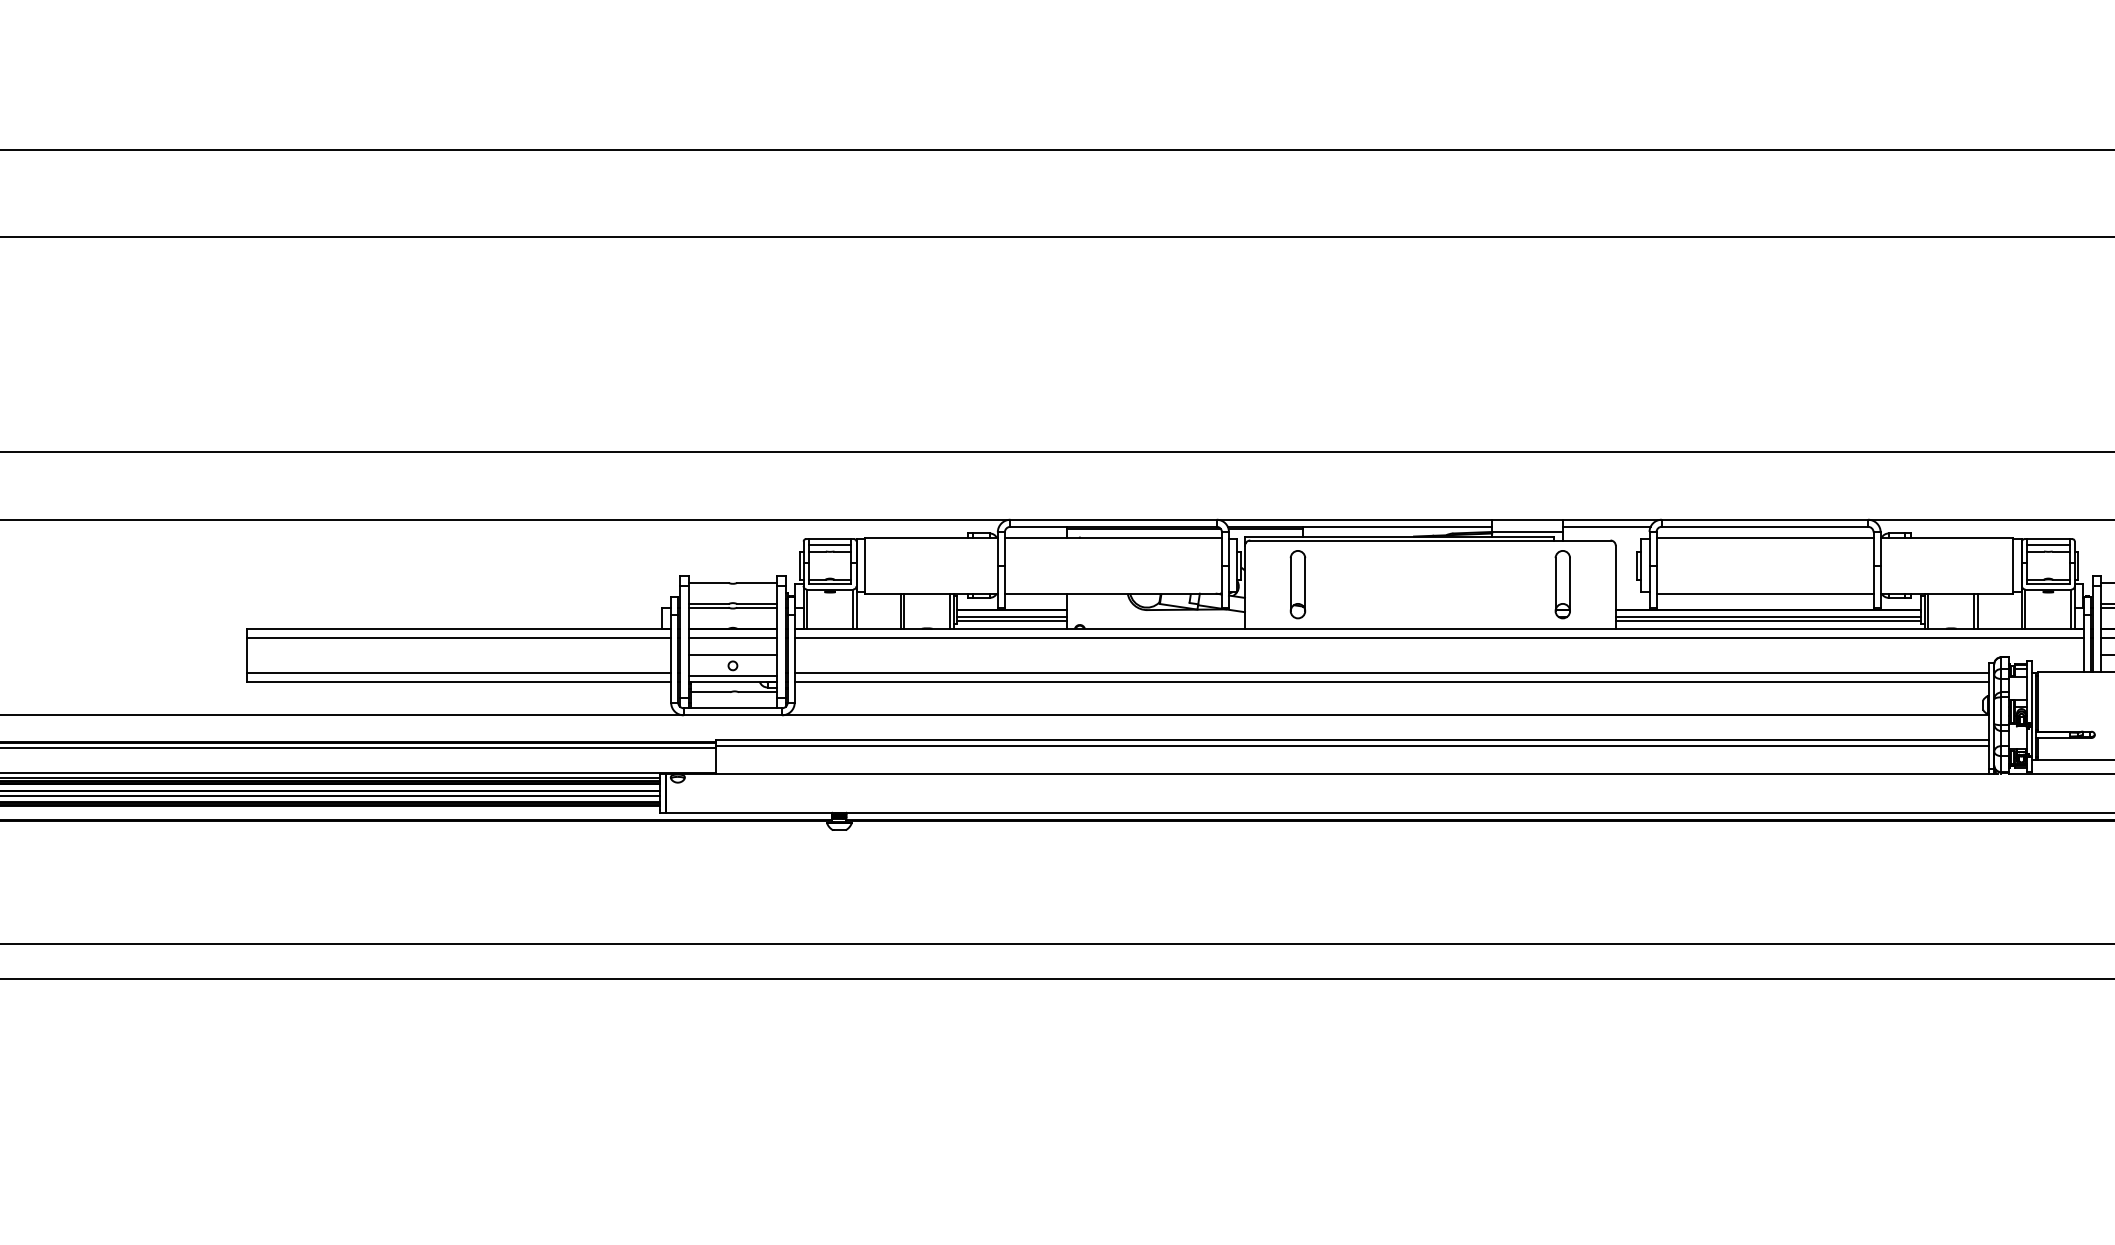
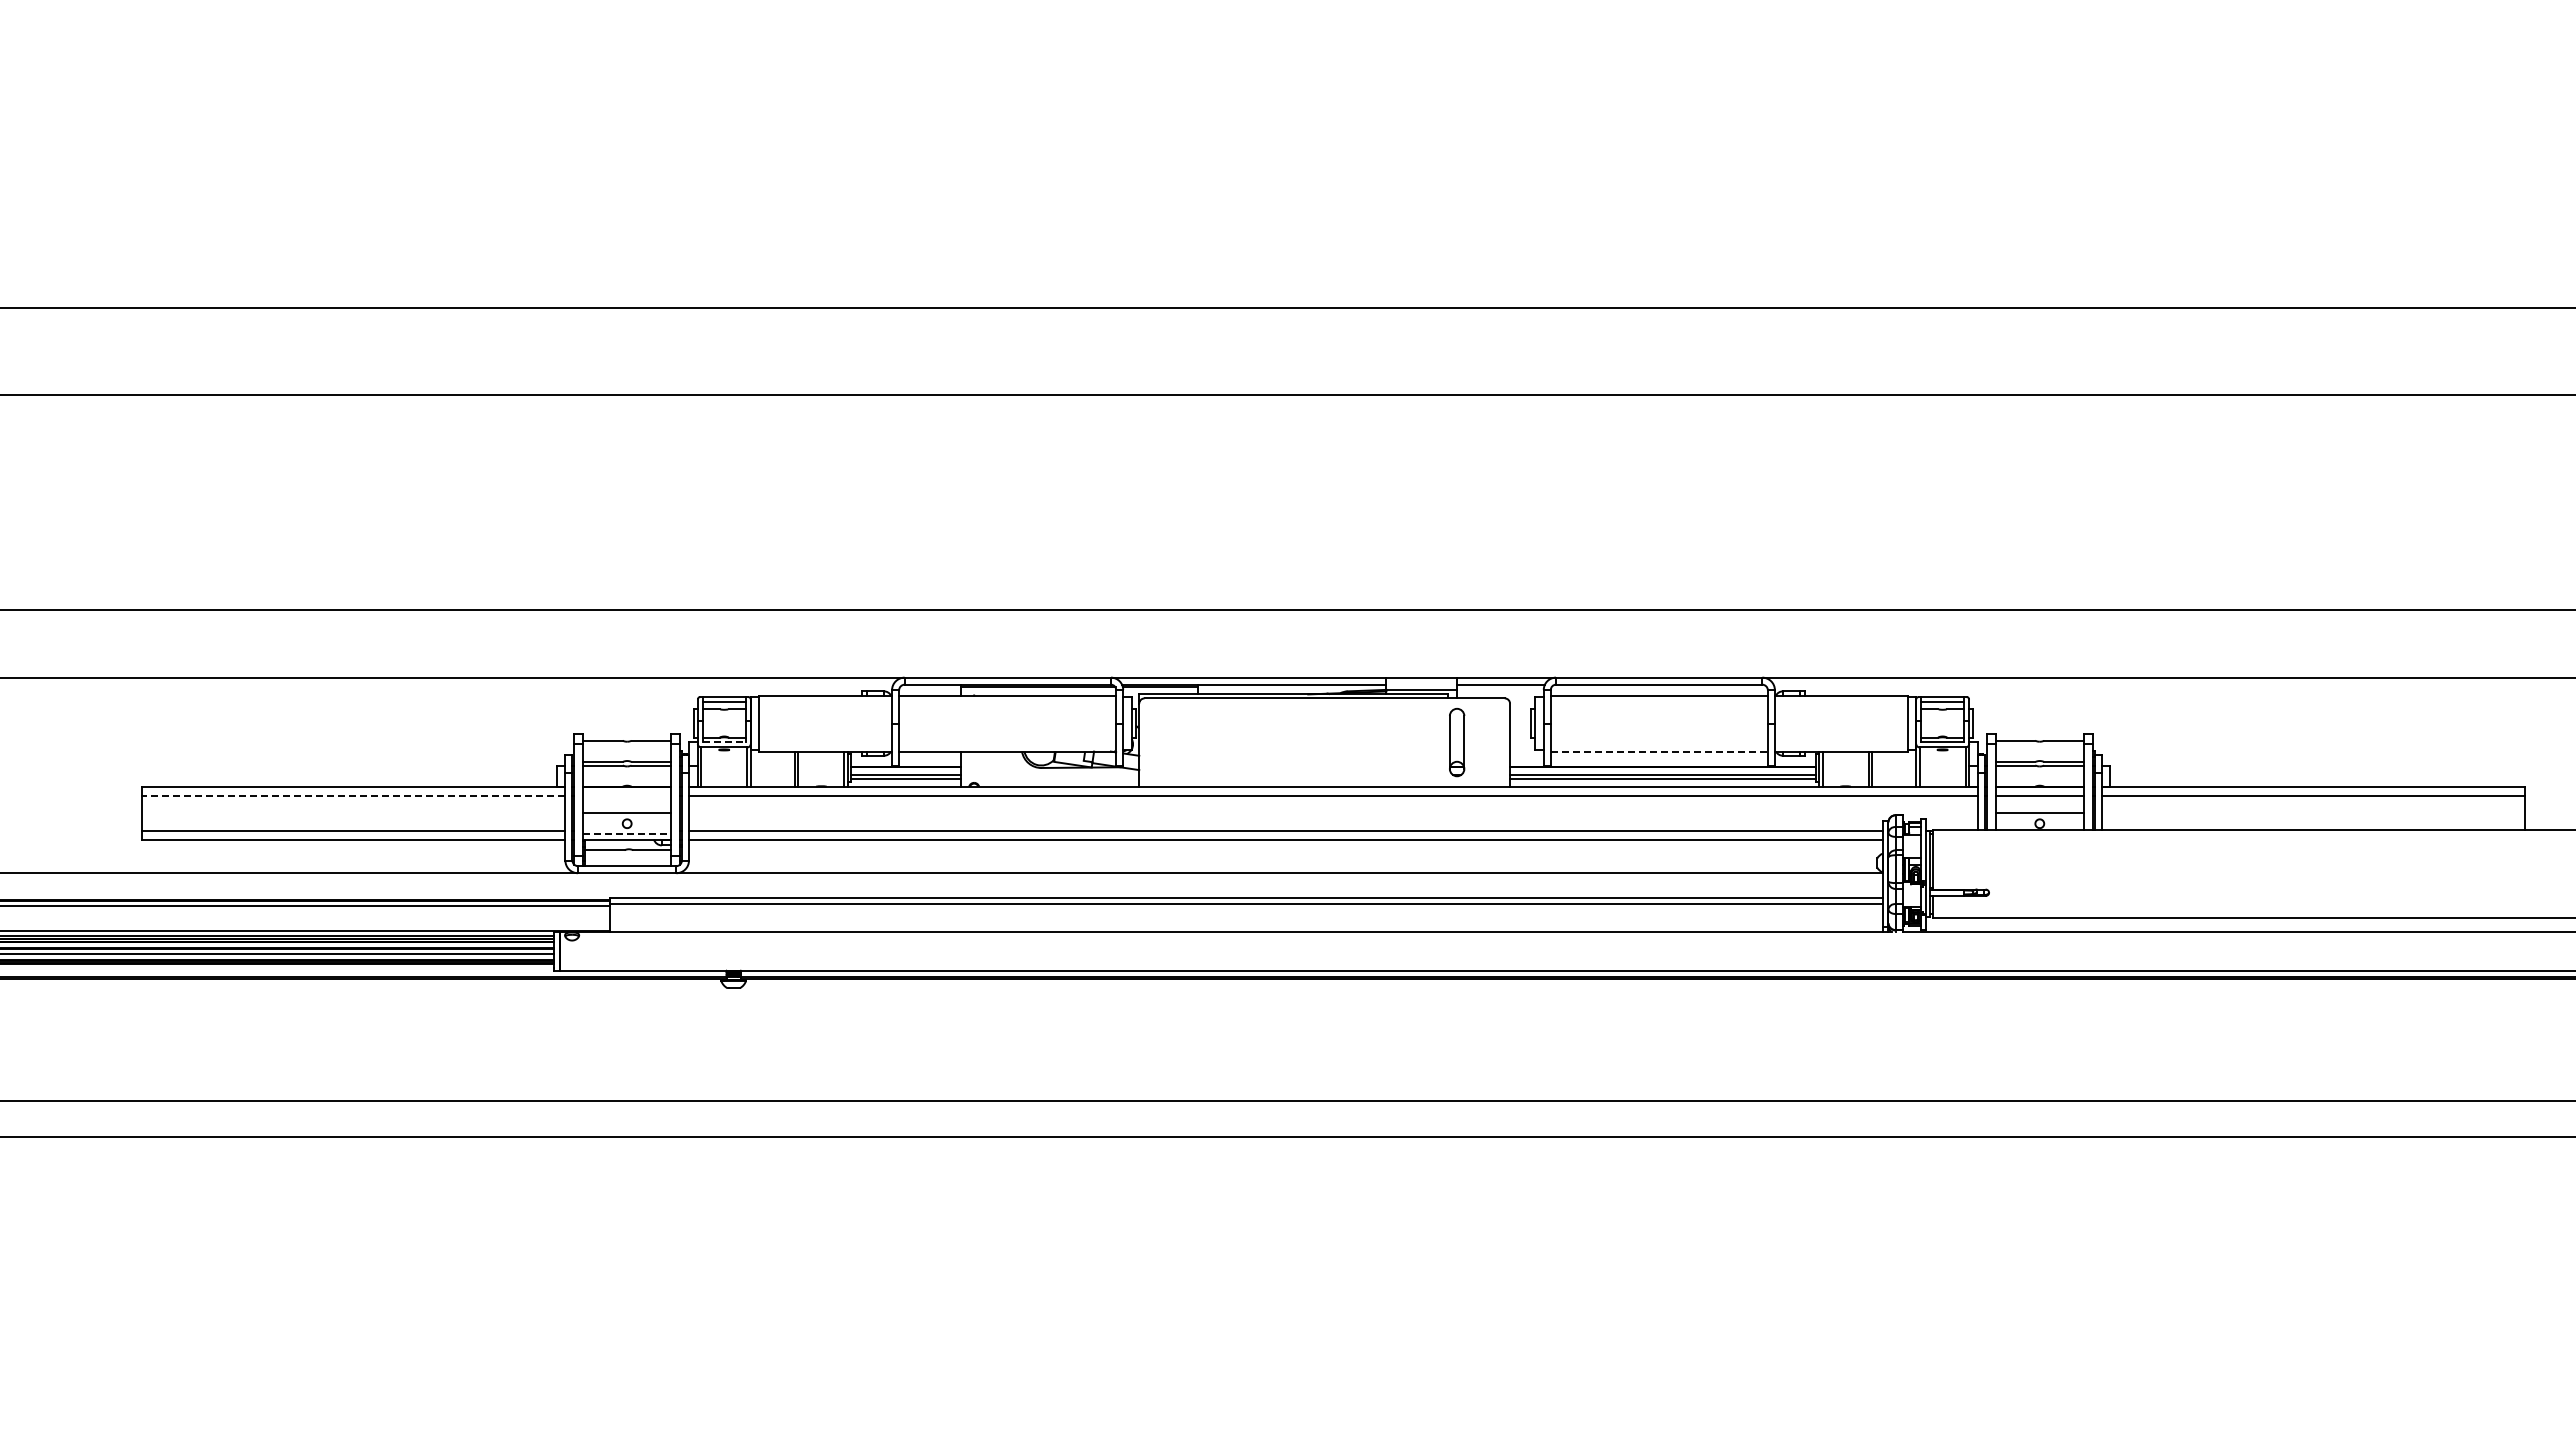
line: (830, 584) -> (724, 742), solid -> dashed
part: (1298, 584) -> (1192, 742), removed
line: (1765, 593) -> (1659, 751), solid -> dashed
line: (459, 637) -> (353, 795), solid -> dashed
line: (733, 637) -> (627, 795), removed
line: (733, 676) -> (627, 834), solid -> dashed

